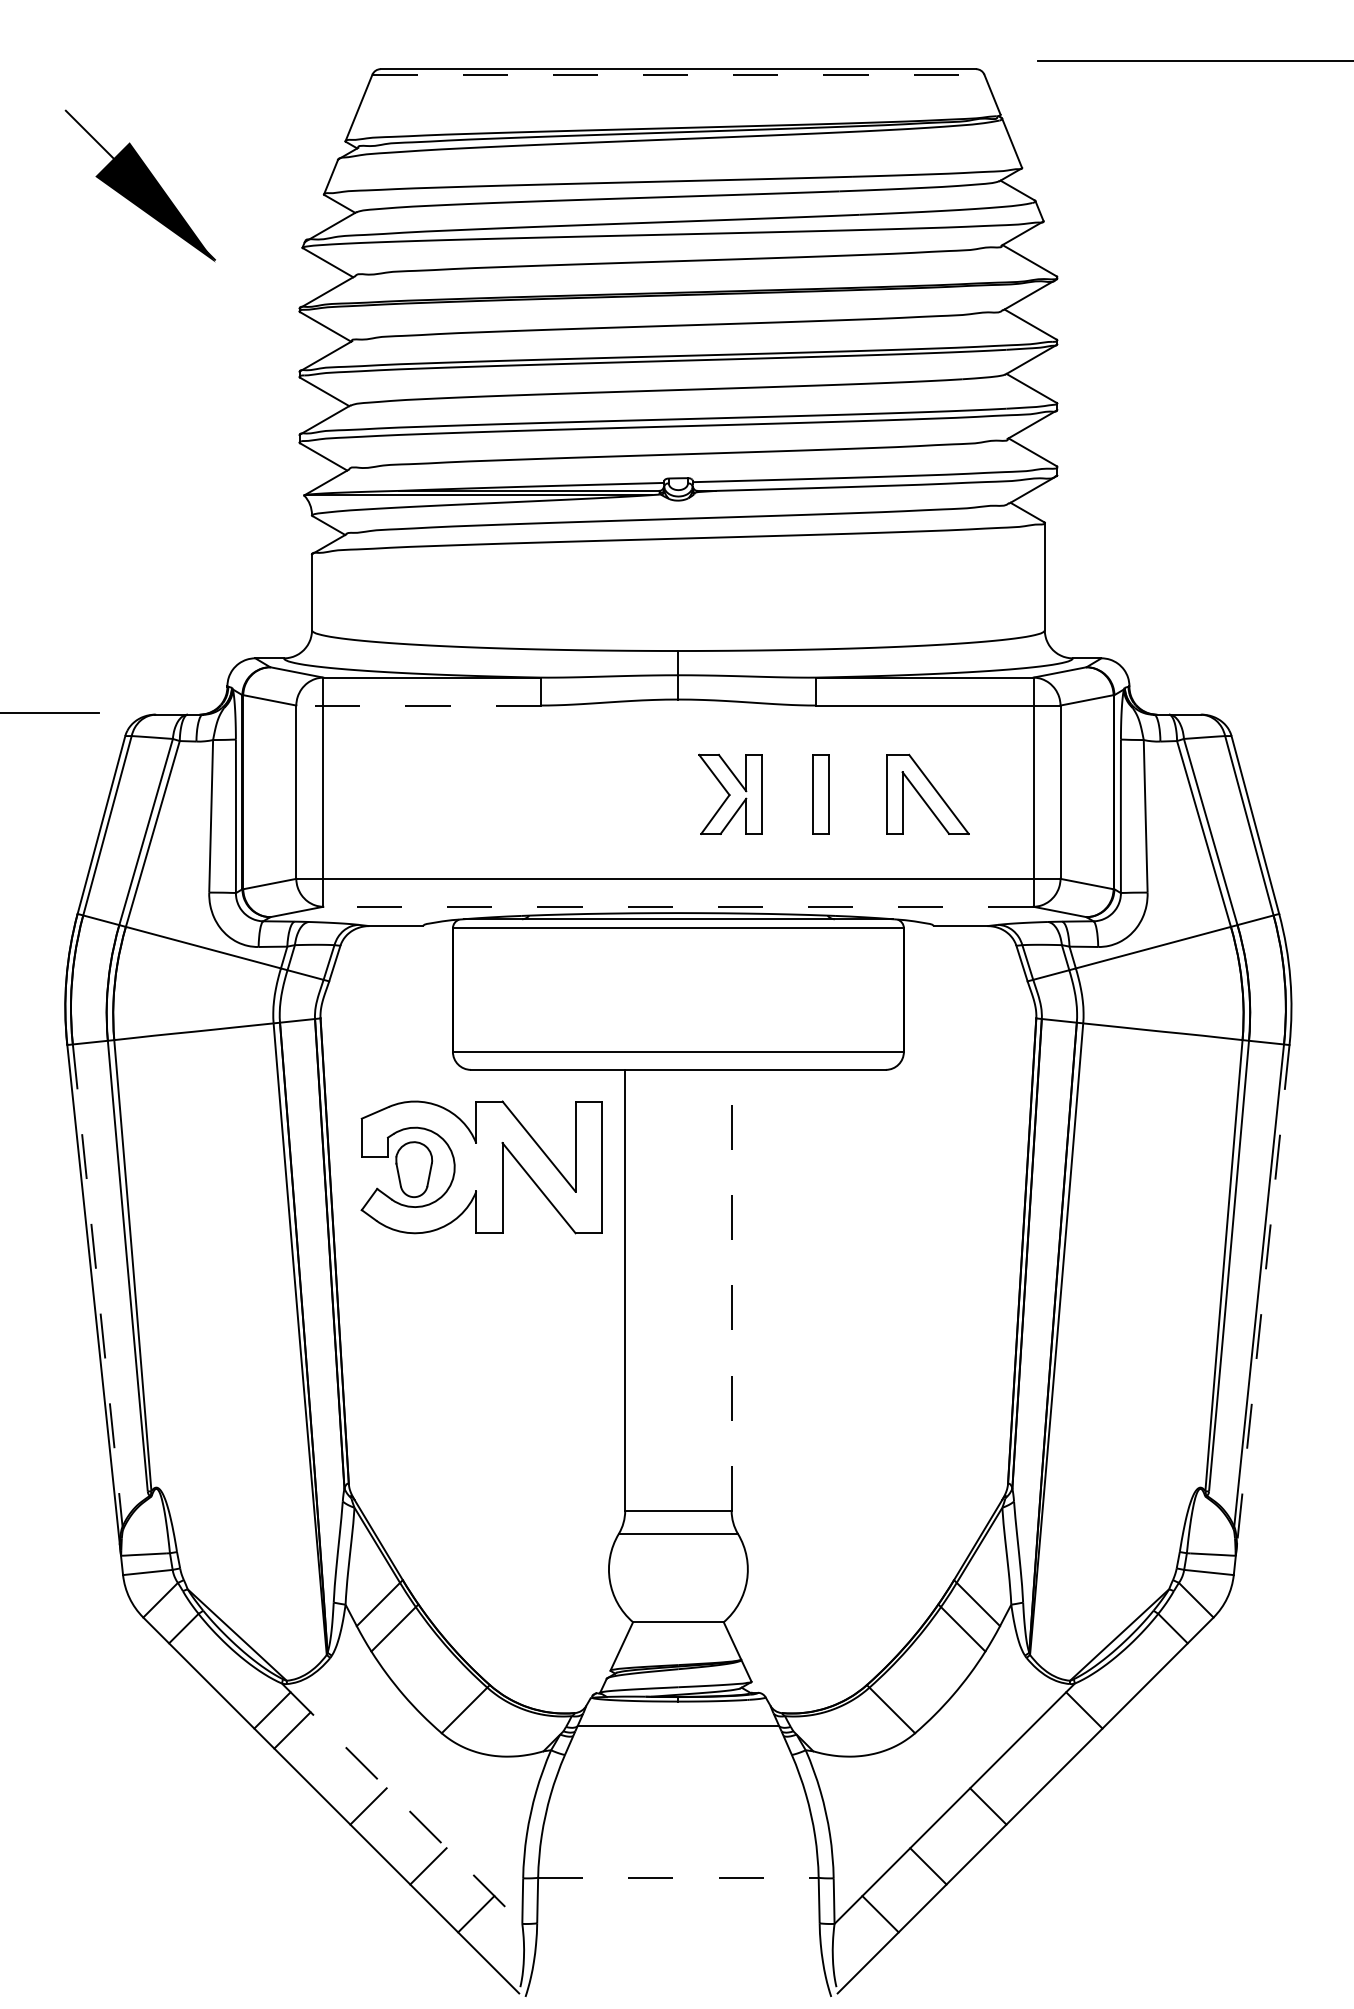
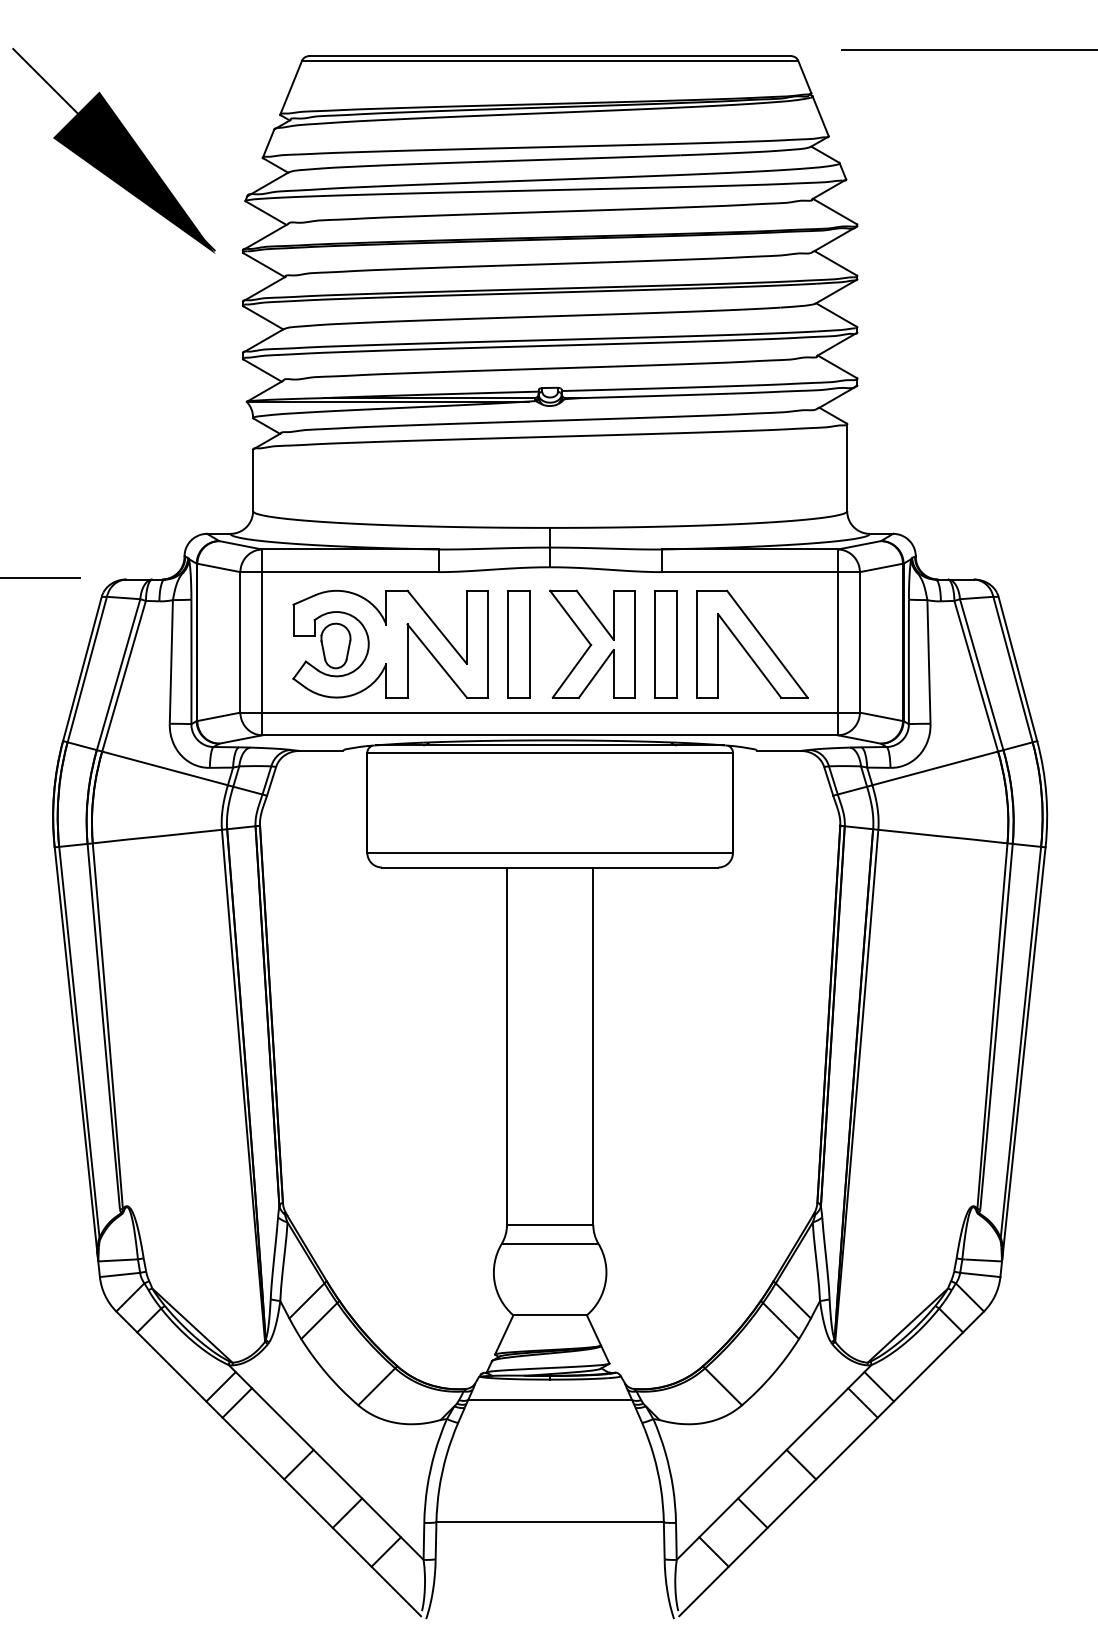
line: (678, 74) -> (550, 60), dashed -> solid
part: (140, 186) -> (114, 151), size x1.67
line: (418, 705) -> (339, 572), dashed -> solid
part: (639, 794) -> (518, 644), added
part: (730, 794) -> (592, 644), size x1.67
part: (820, 794) -> (665, 644), size x1.67
part: (927, 794) -> (752, 644), size x1.67
line: (677, 906) -> (549, 735), dashed -> solid
part: (481, 1167) -> (390, 644), moved
line: (97, 1285) -> (79, 1042), dashed -> solid
line: (731, 1289) -> (593, 1045), dashed -> solid
line: (1263, 1295) -> (1024, 1050), dashed -> solid
line: (1064, 1730) -> (863, 1403), added
line: (402, 1803) -> (326, 1462), dashed -> solid
line: (678, 1877) -> (550, 1522), dashed -> solid

